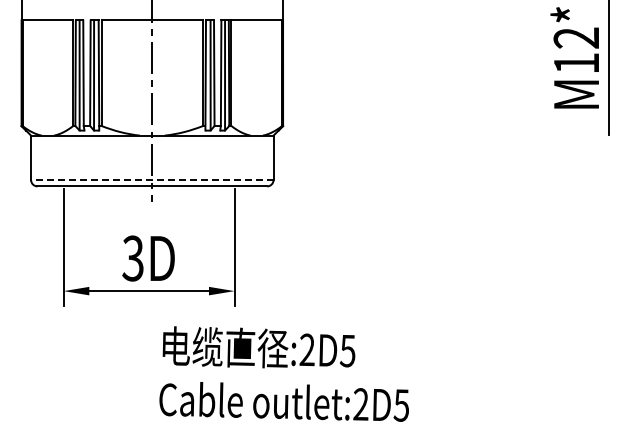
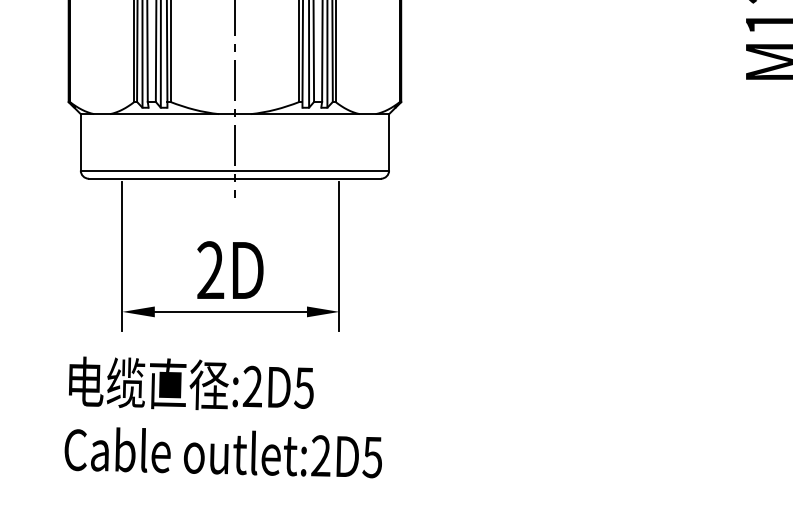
line: (151, 180) -> (233, 171), dashed -> solid
text: (132, 258) -> (209, 270), 3D -> 2D
text: (283, 373) -> (222, 416), moved

